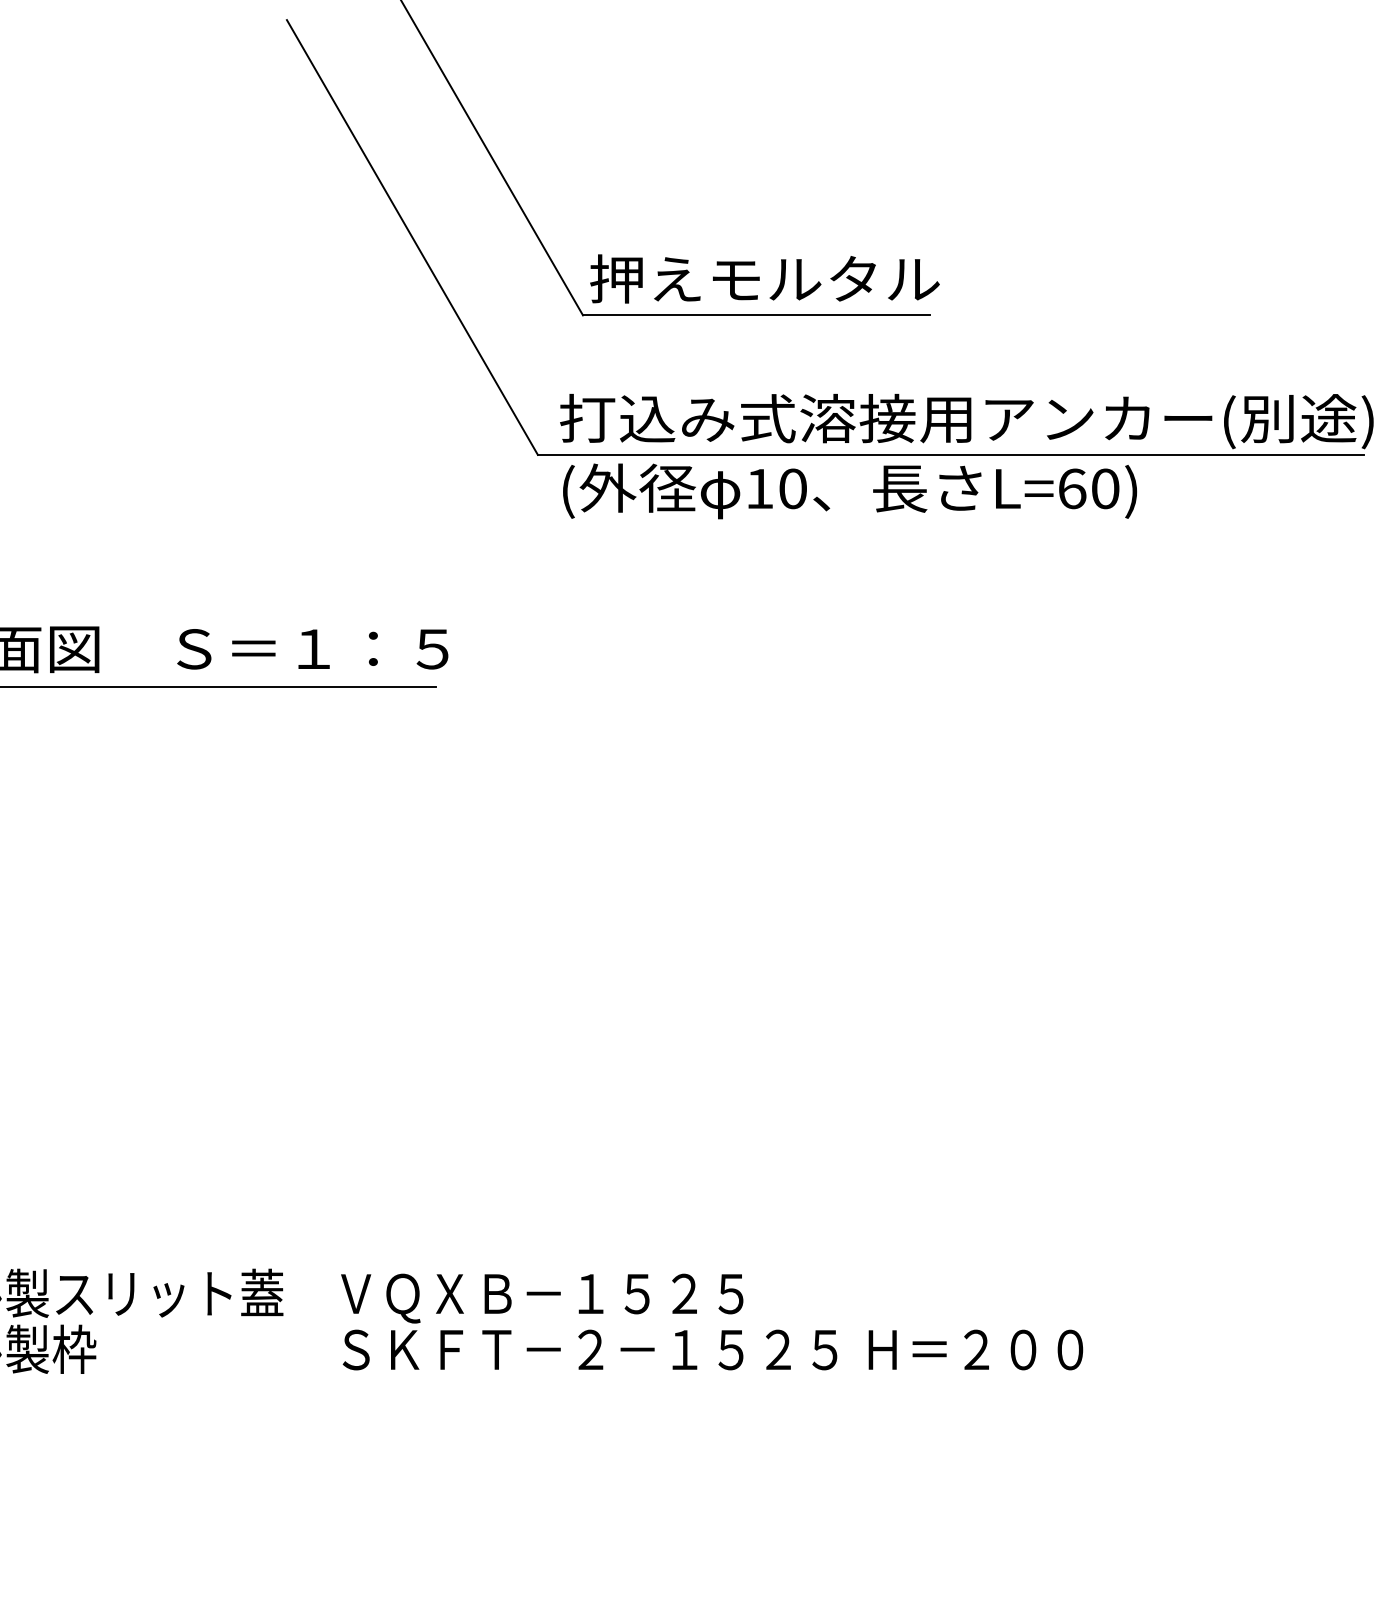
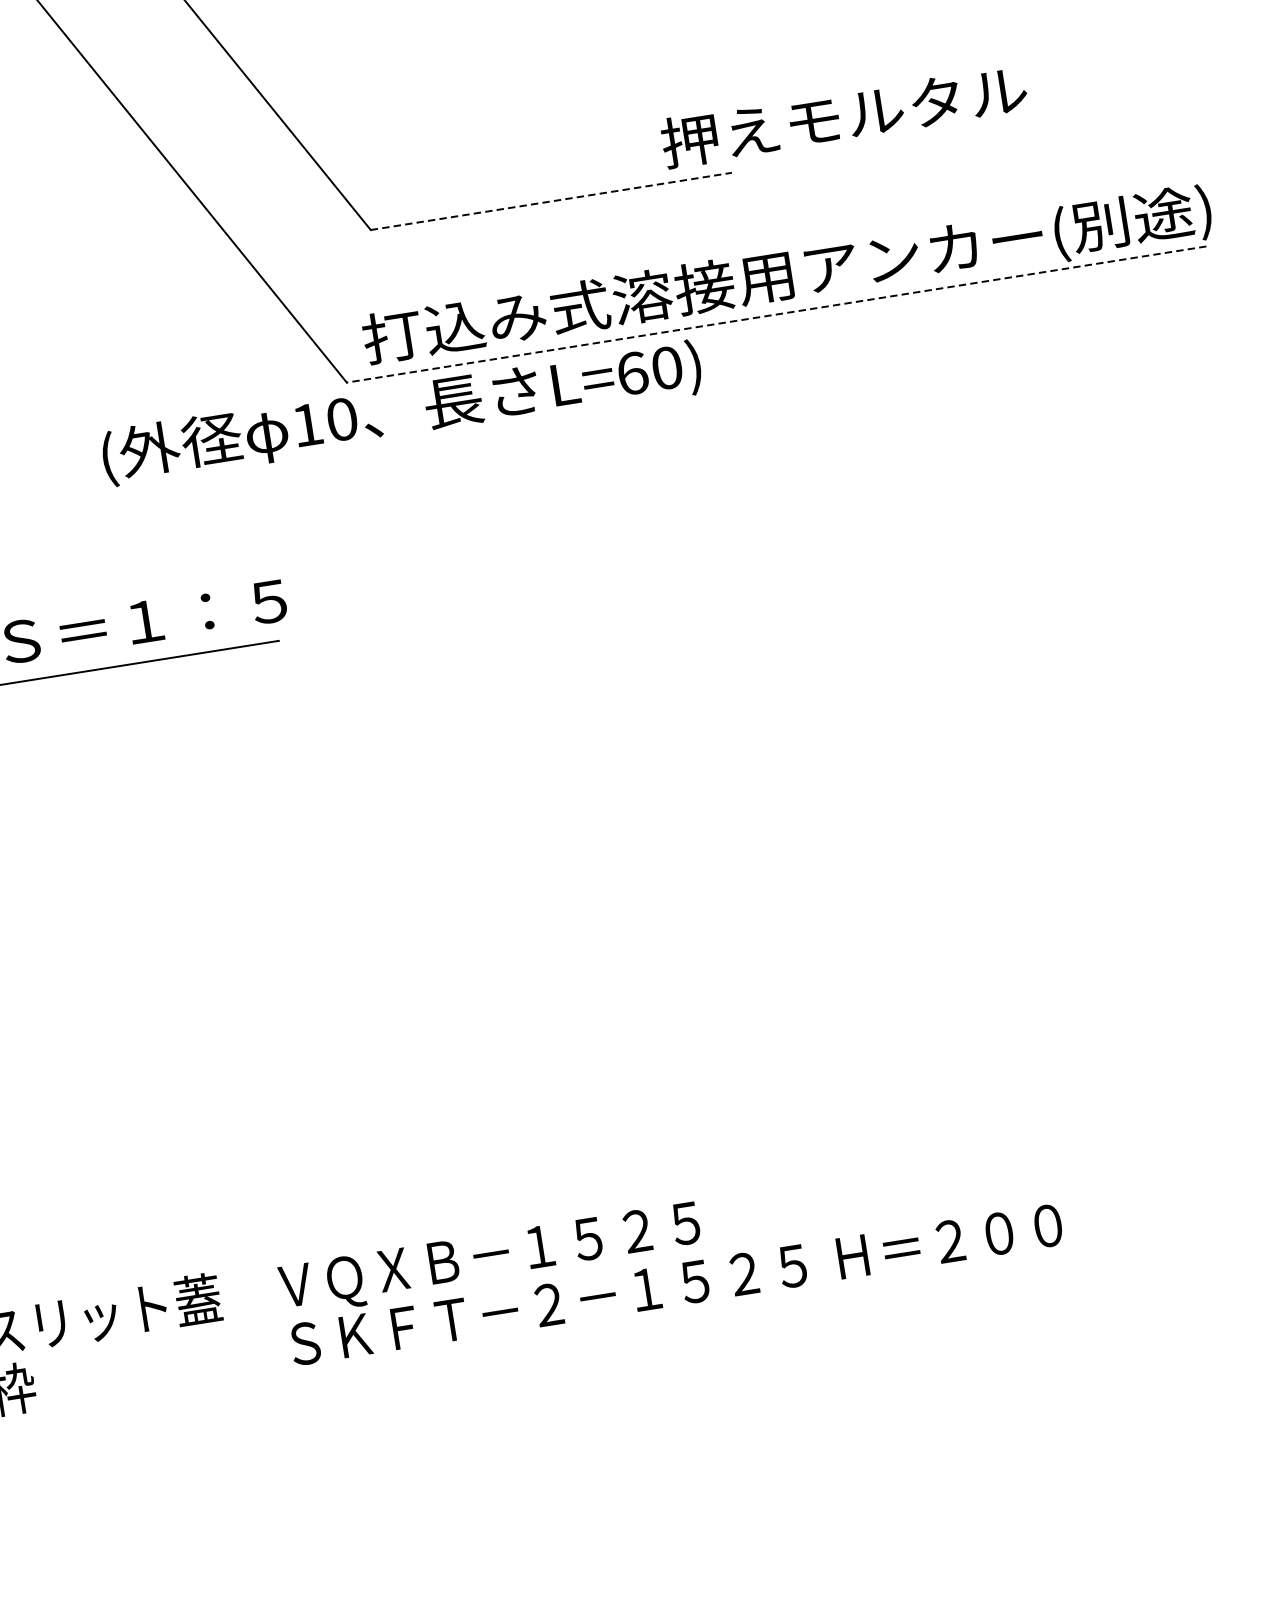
text: (764, 278) -> (843, 115), moved
line: (756, 315) -> (551, 201), solid -> dashed
line: (950, 454) -> (775, 314), solid -> dashed
text: (849, 491) -> (401, 412), moved

